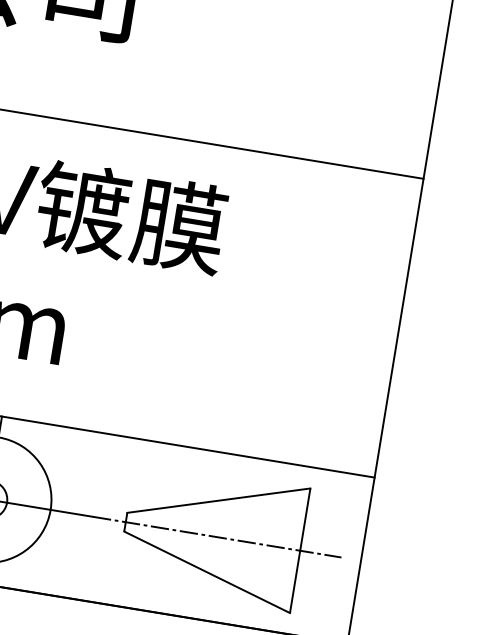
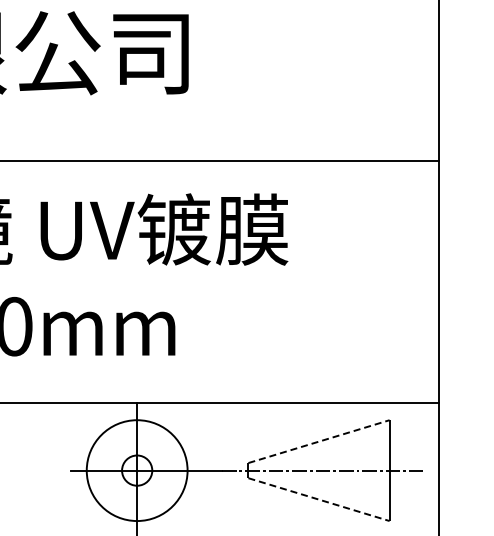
line: (219, 500) -> (319, 441), solid -> dashed
line: (207, 572) -> (319, 499), solid -> dashed

